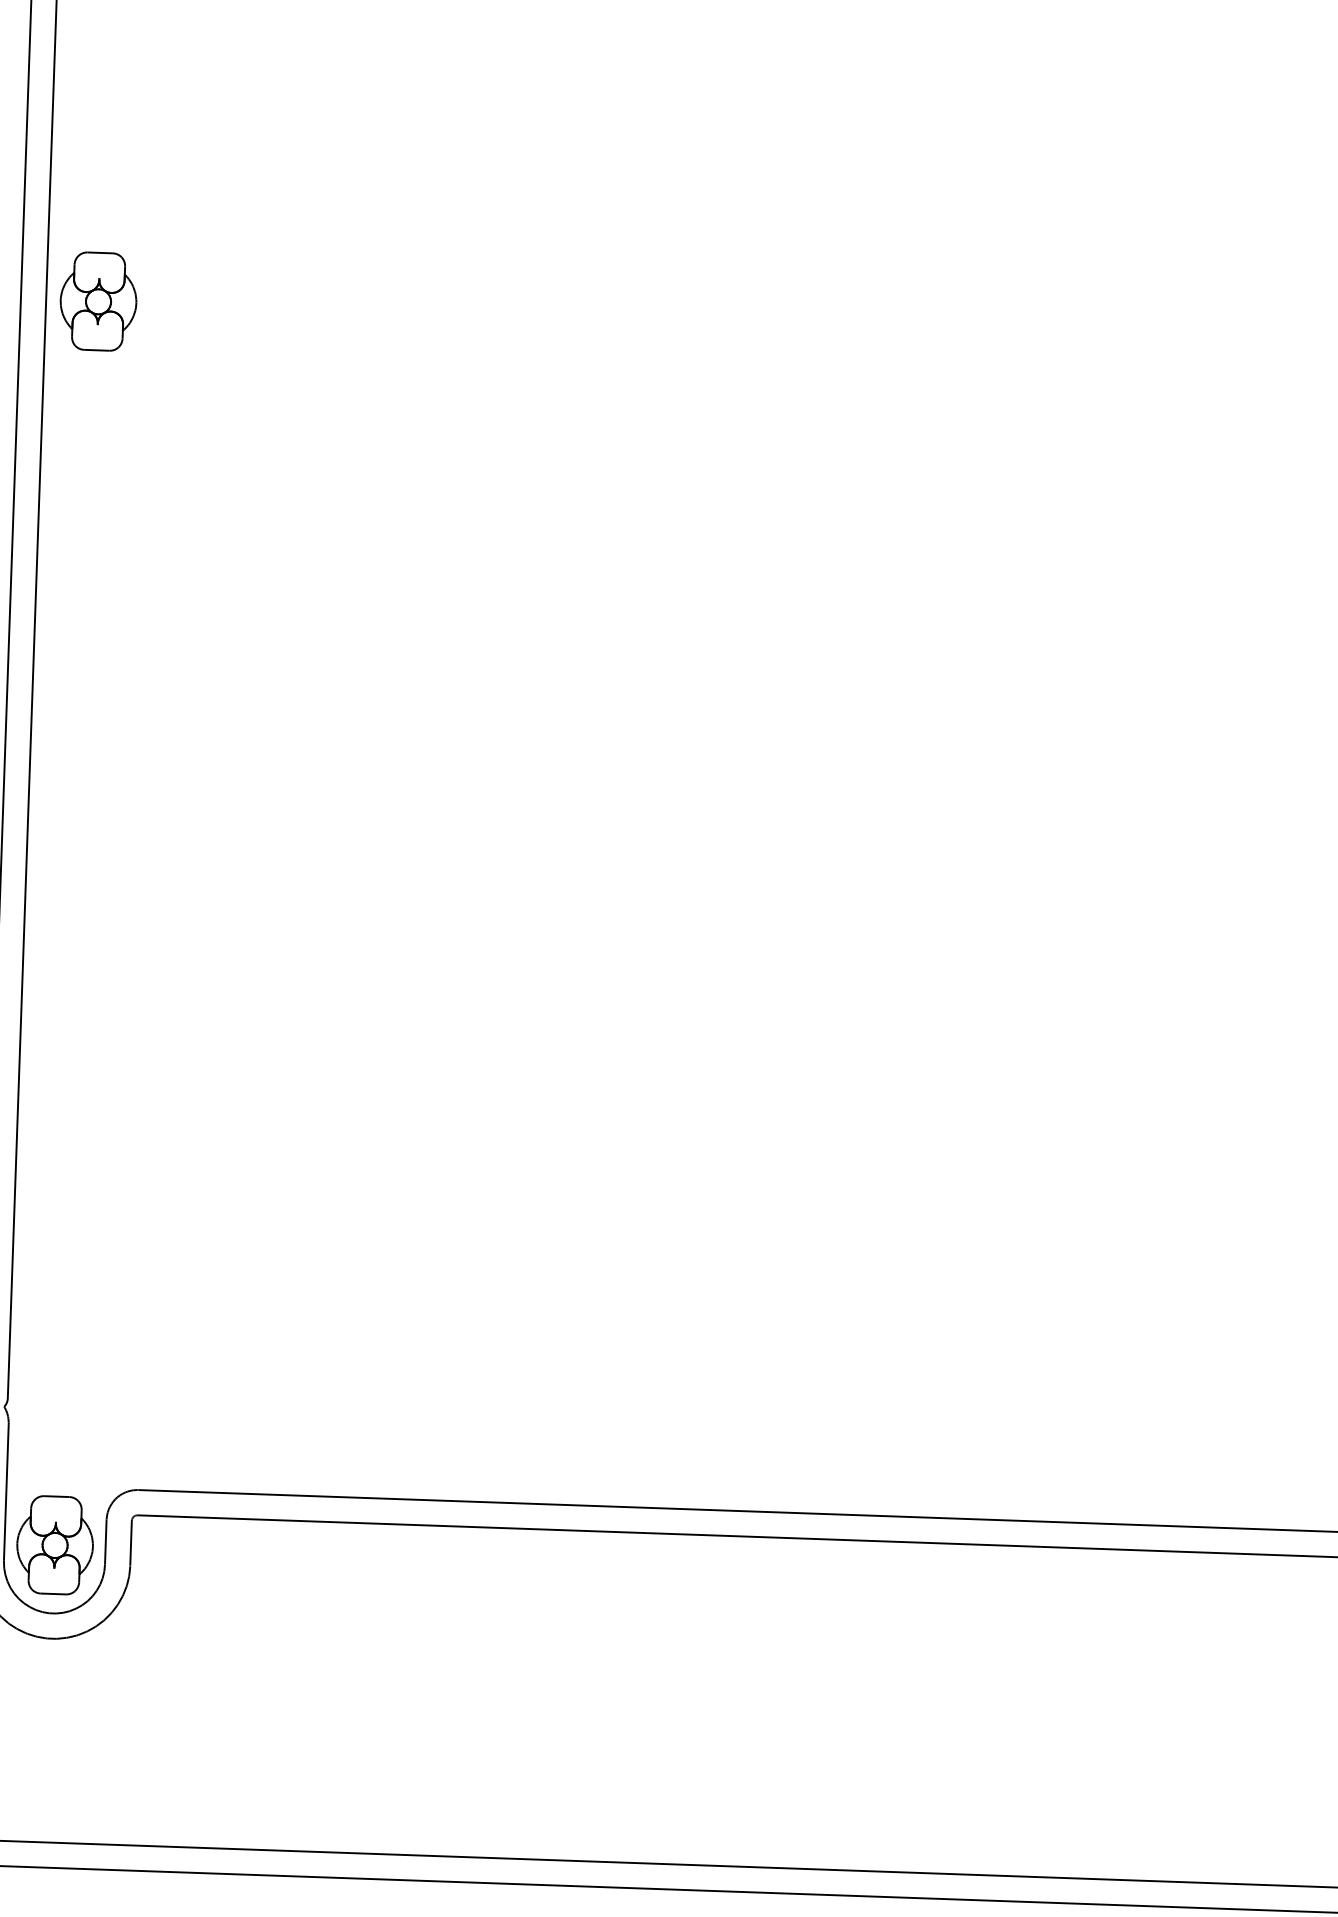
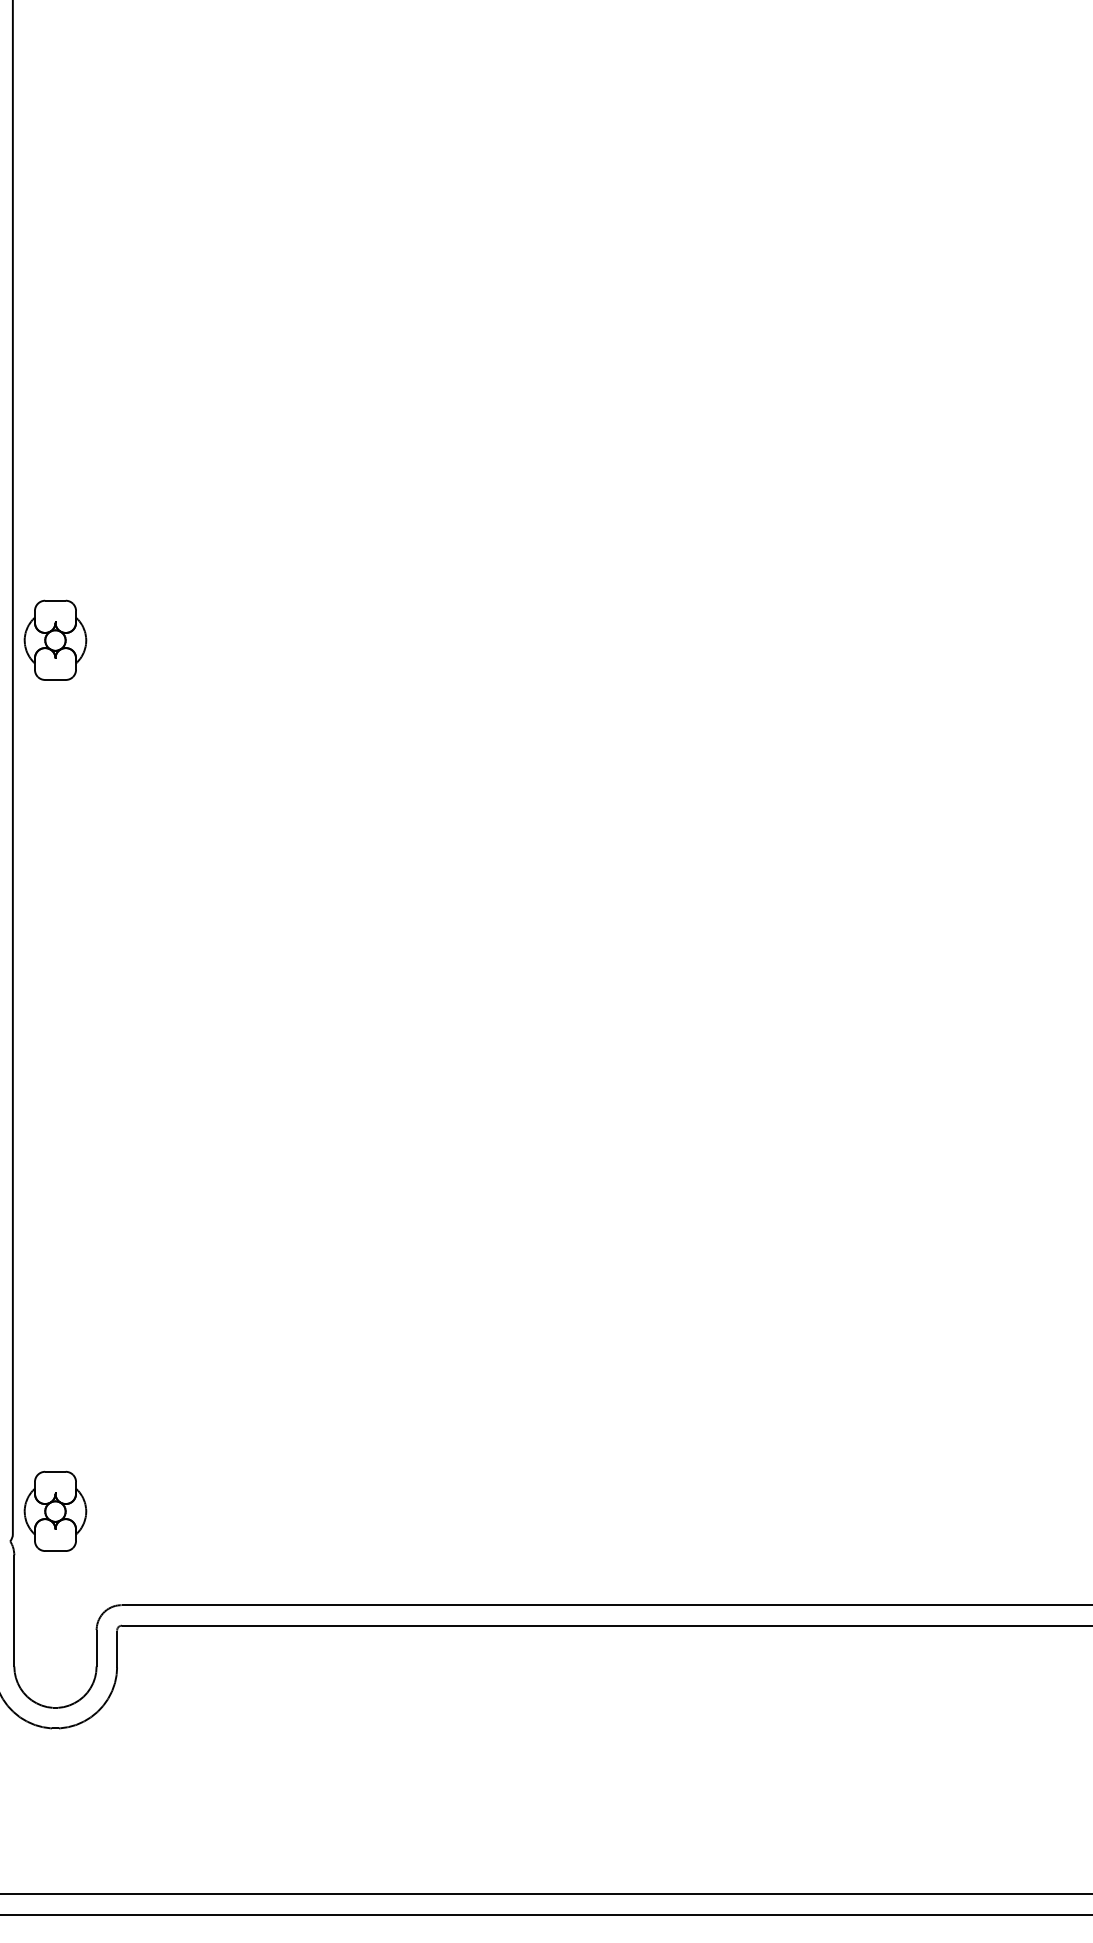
part: (55, 1544) -> (55, 1510), moved

